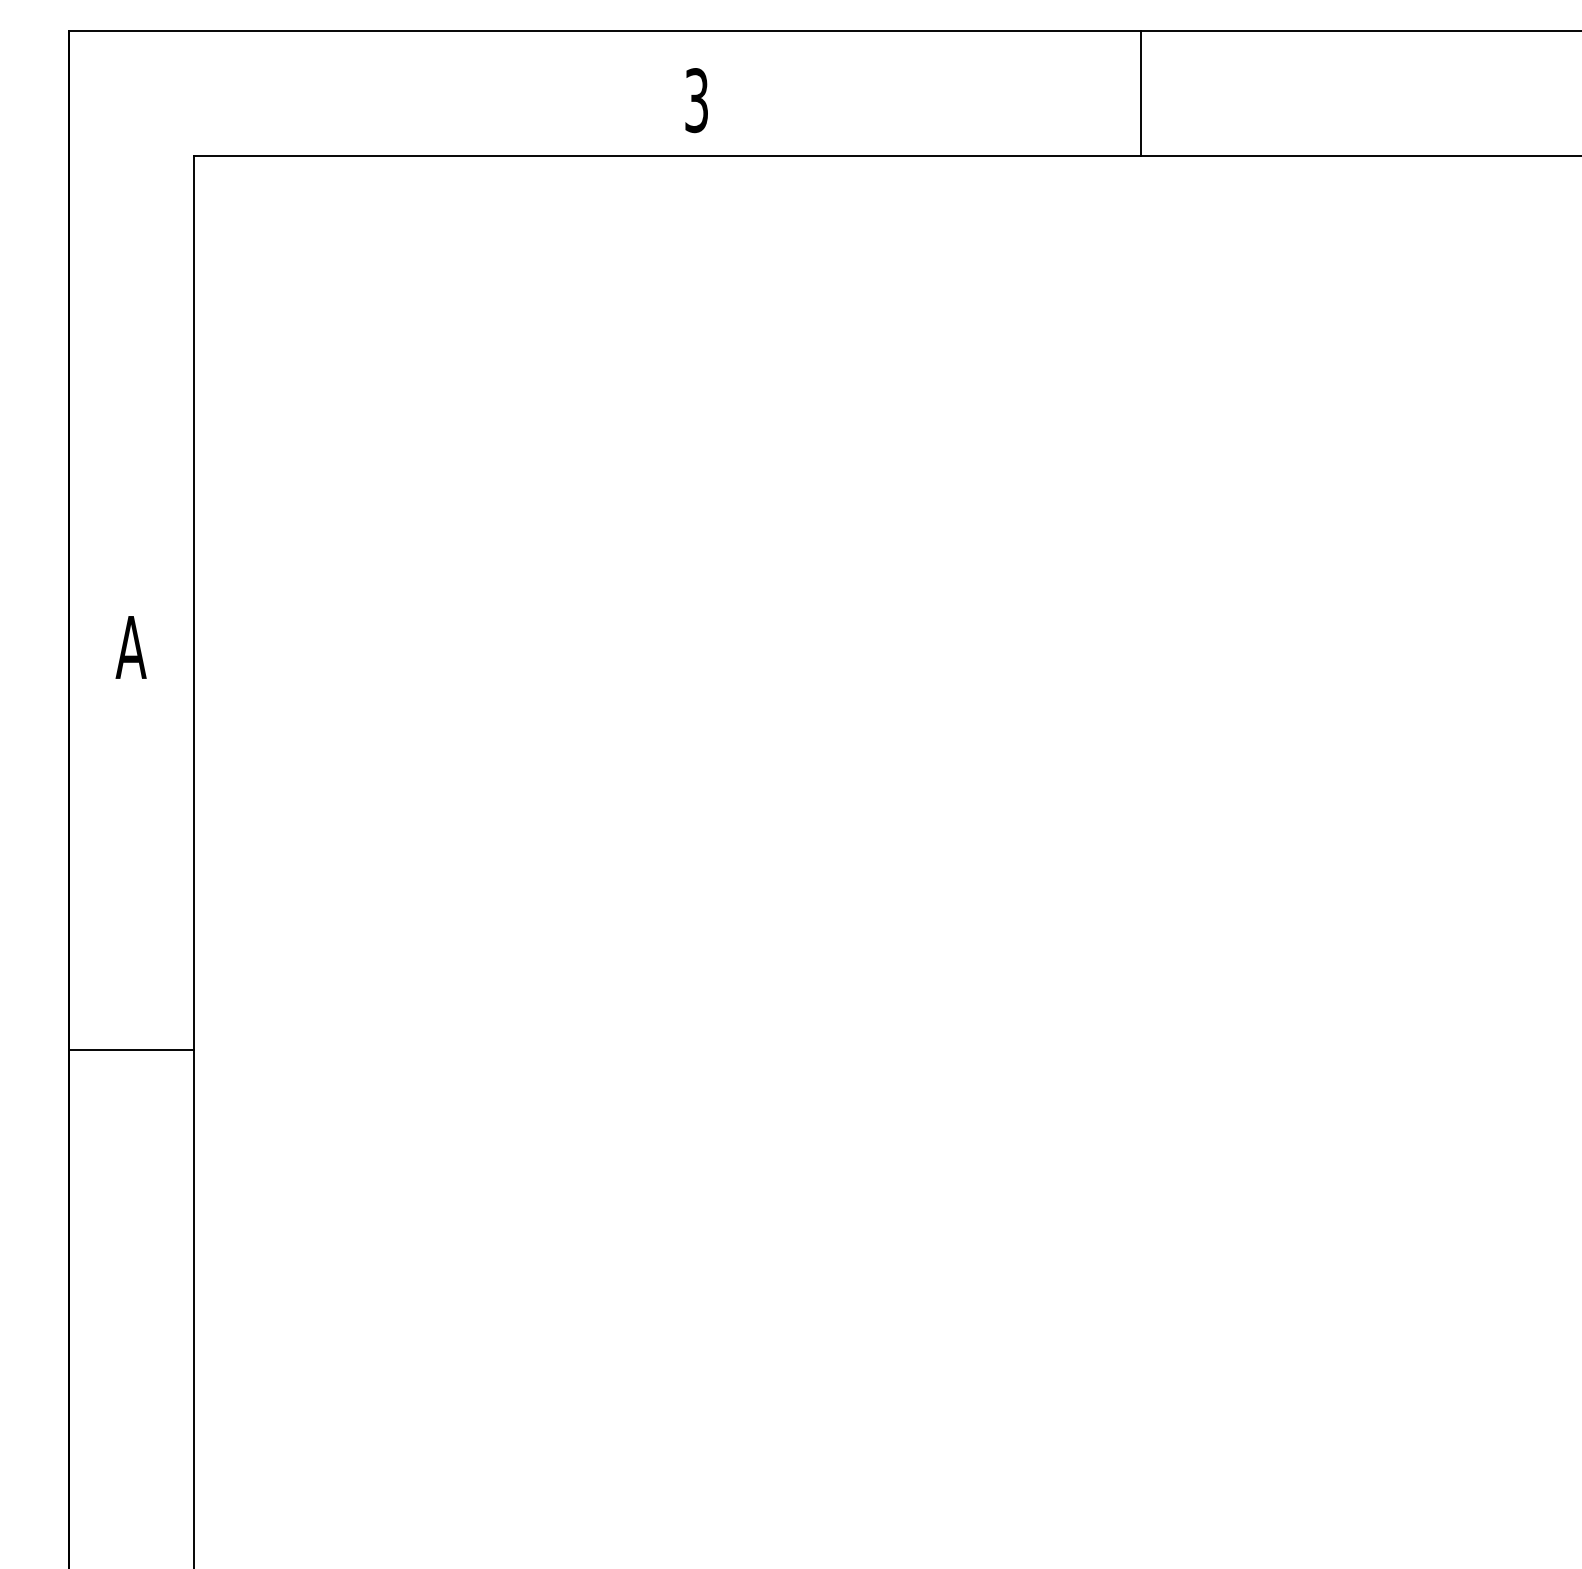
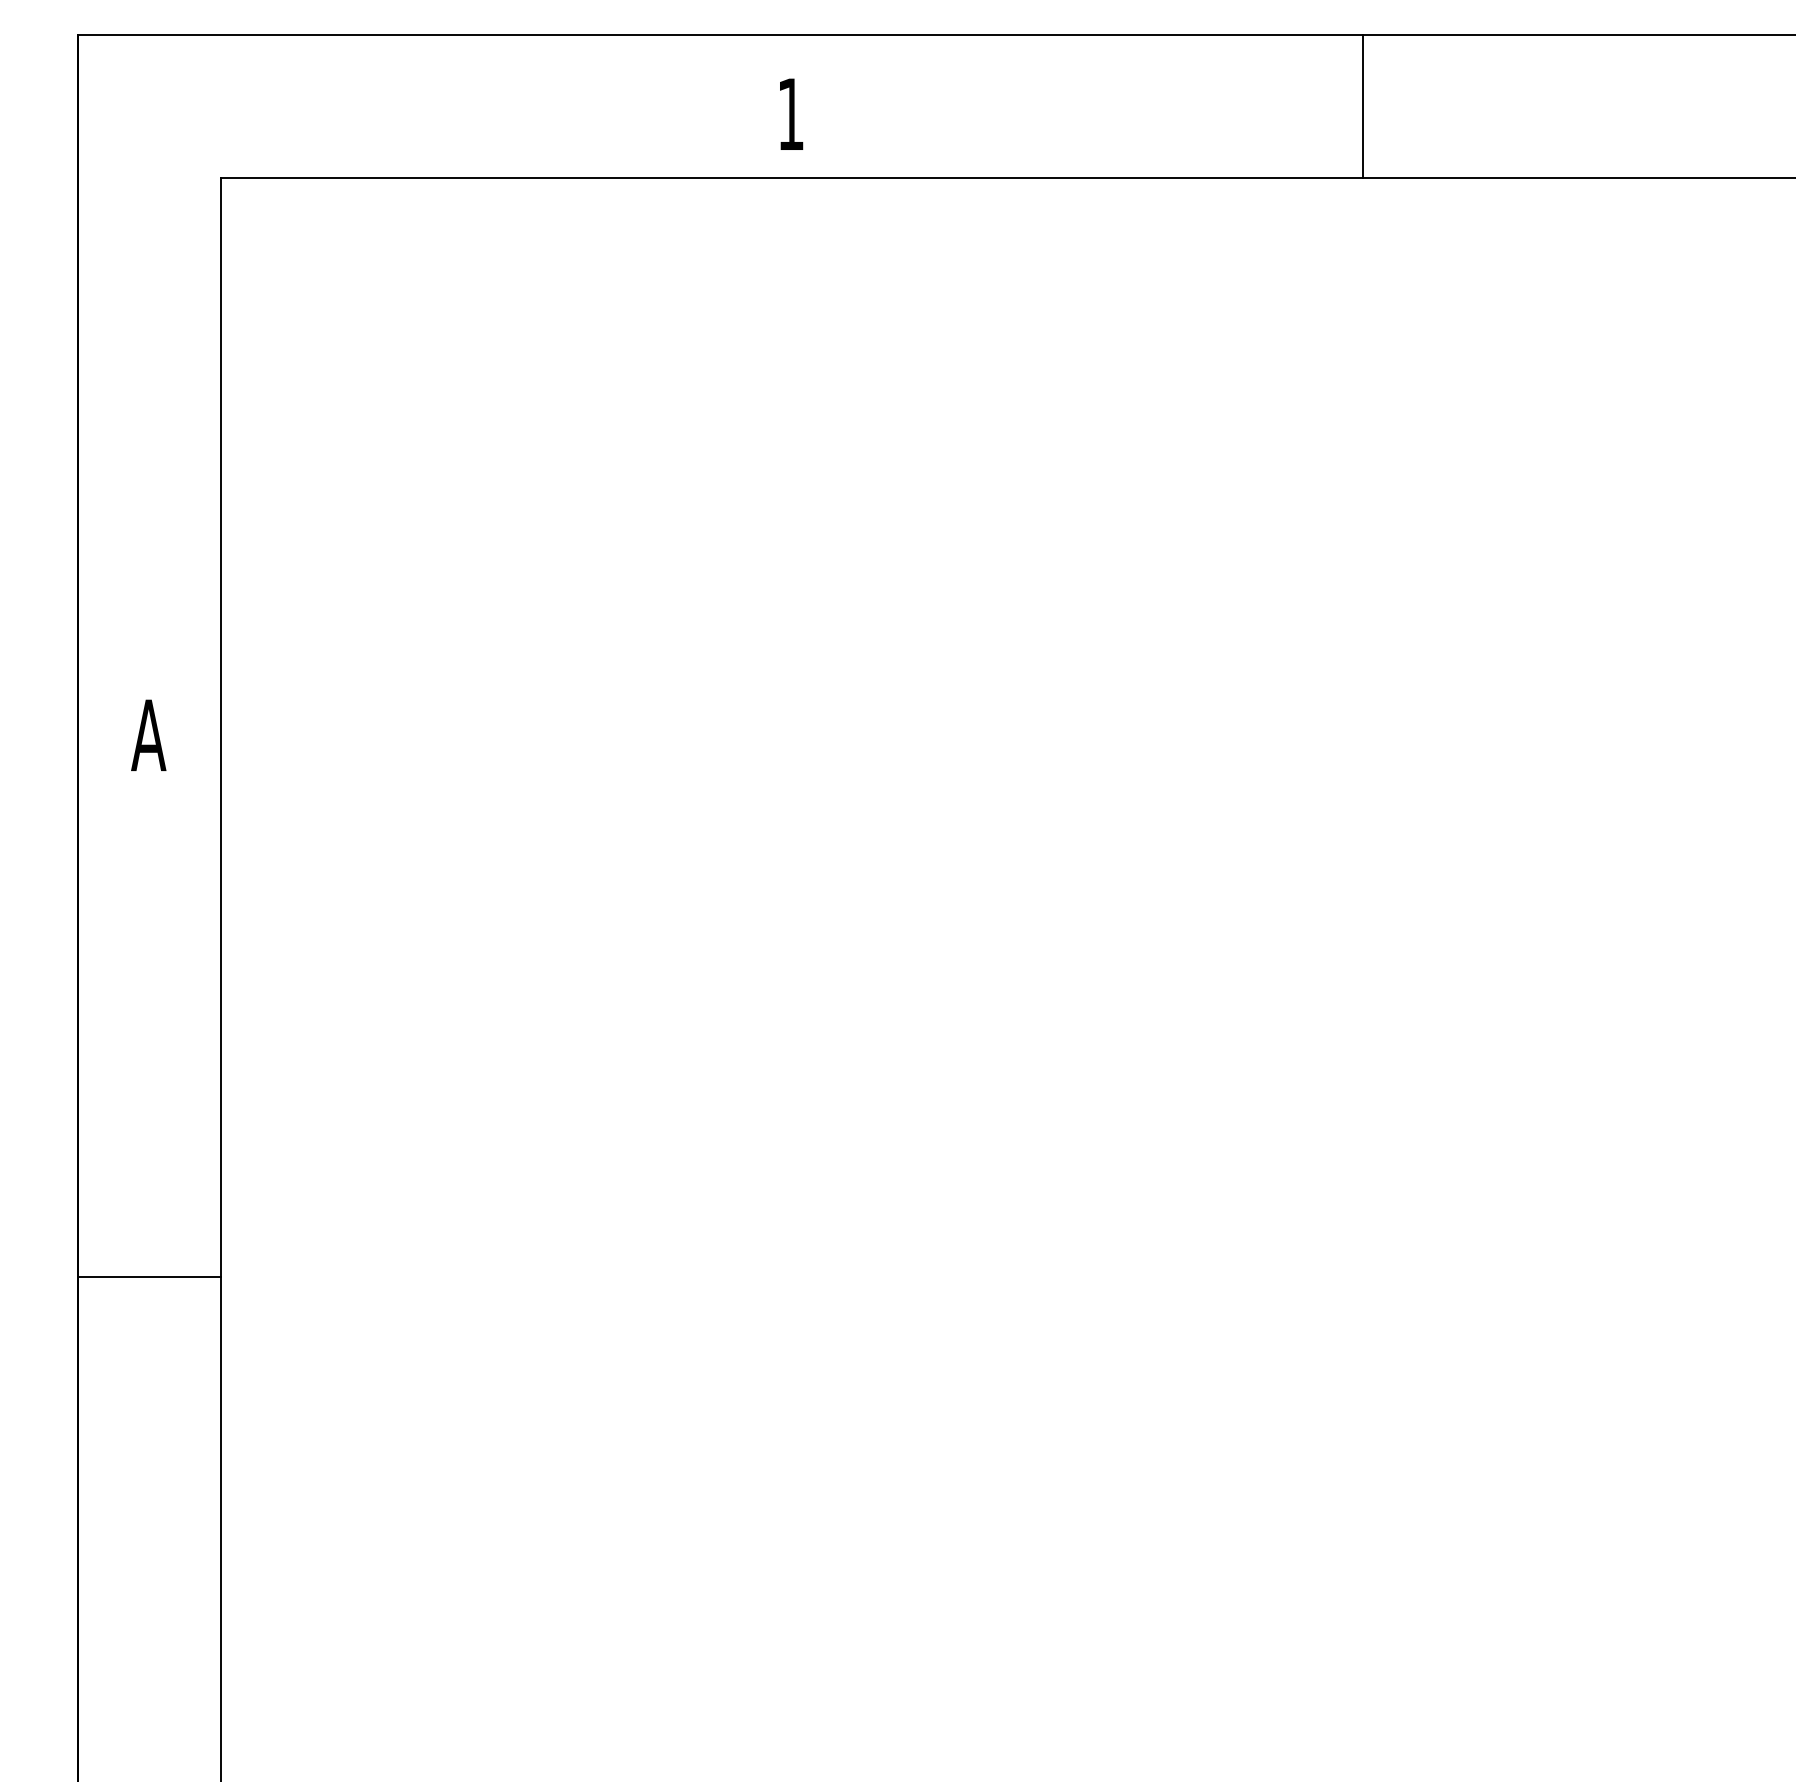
line: (1141, 93) -> (1362, 106), moved
text: (696, 100) -> (790, 114), 3 -> 1
line: (131, 1049) -> (149, 1277), moved

